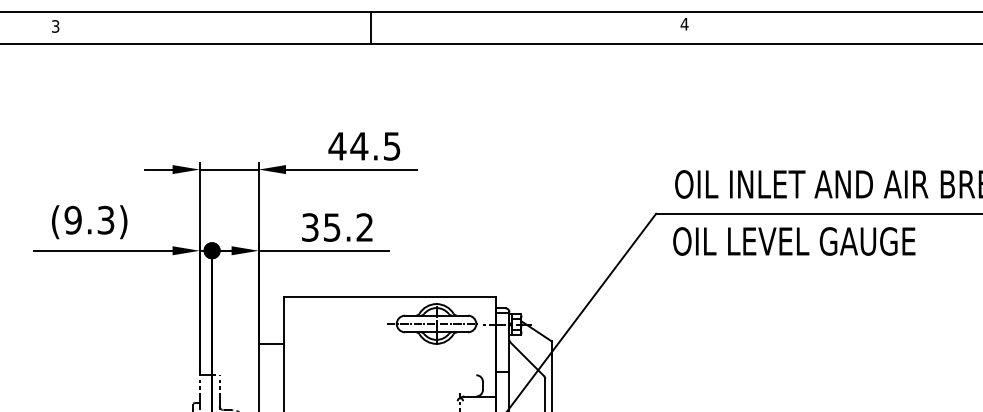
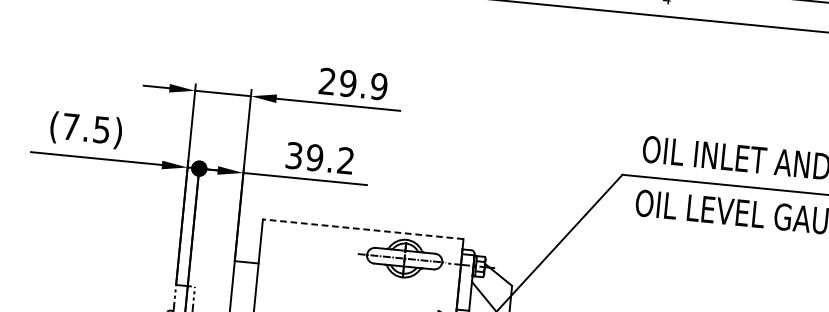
text: (364, 146) -> (353, 84), 44.5 -> 29.9
text: (89, 219) -> (86, 127), (9.3) -> (7.5)
text: (331, 227) -> (314, 157), 35.2 -> 39.2
line: (389, 297) -> (362, 229), solid -> dashed

